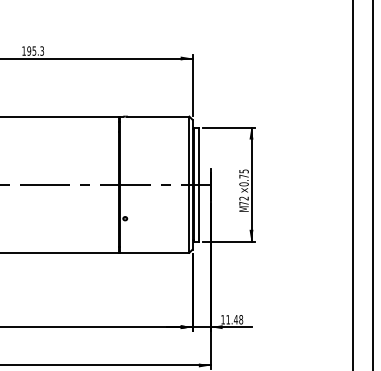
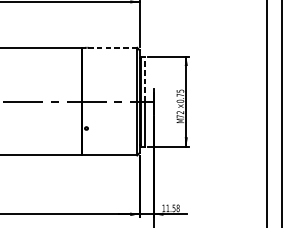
line: (157, 116) -> (112, 47), solid -> dashed
line: (198, 155) -> (144, 78), solid -> dashed
text: (235, 319) -> (173, 208), 11.48 -> 11.58

